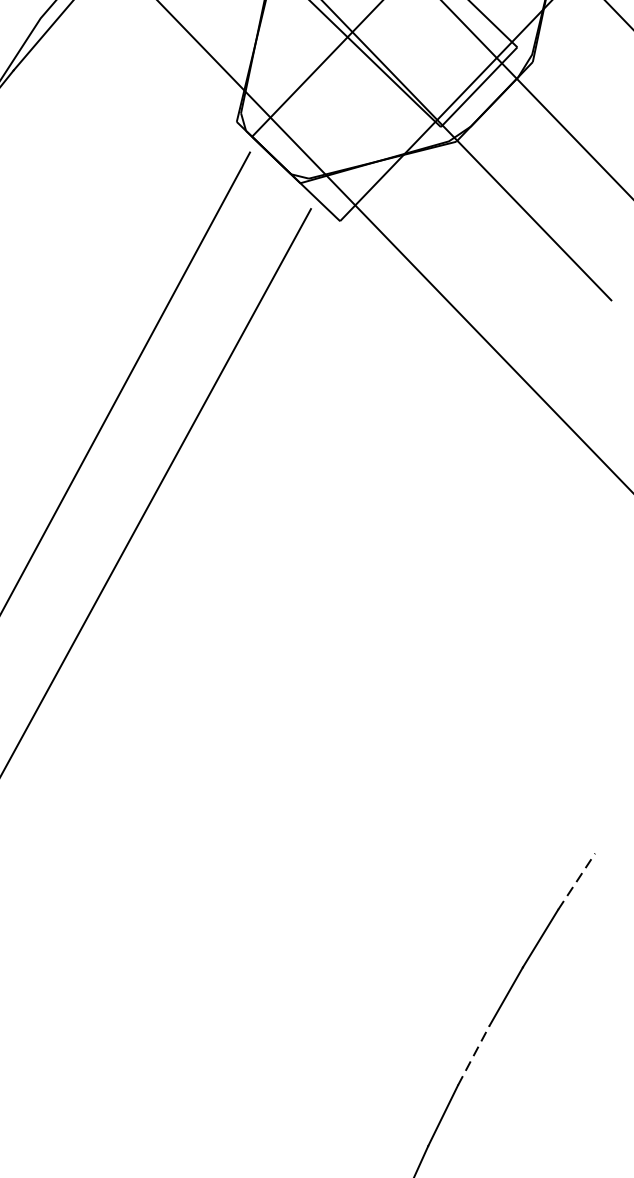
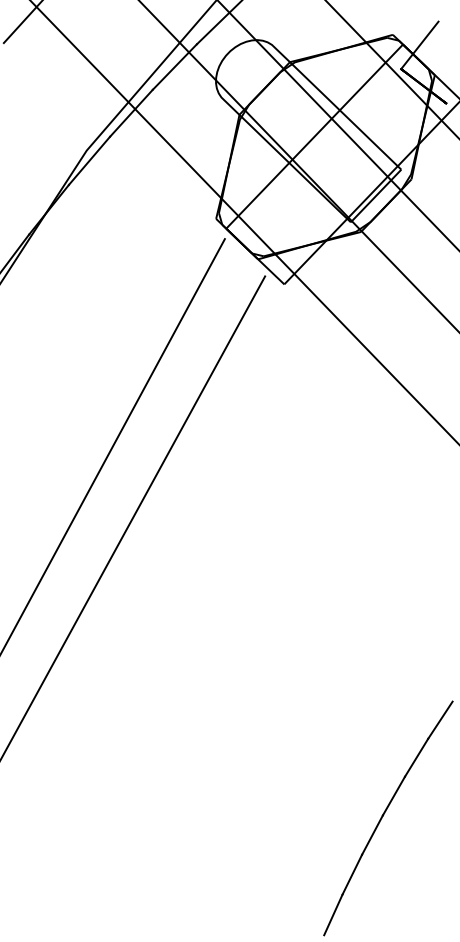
line: (576, 880) -> (440, 719), dashed -> solid
line: (473, 1054) -> (372, 834), dashed -> solid

